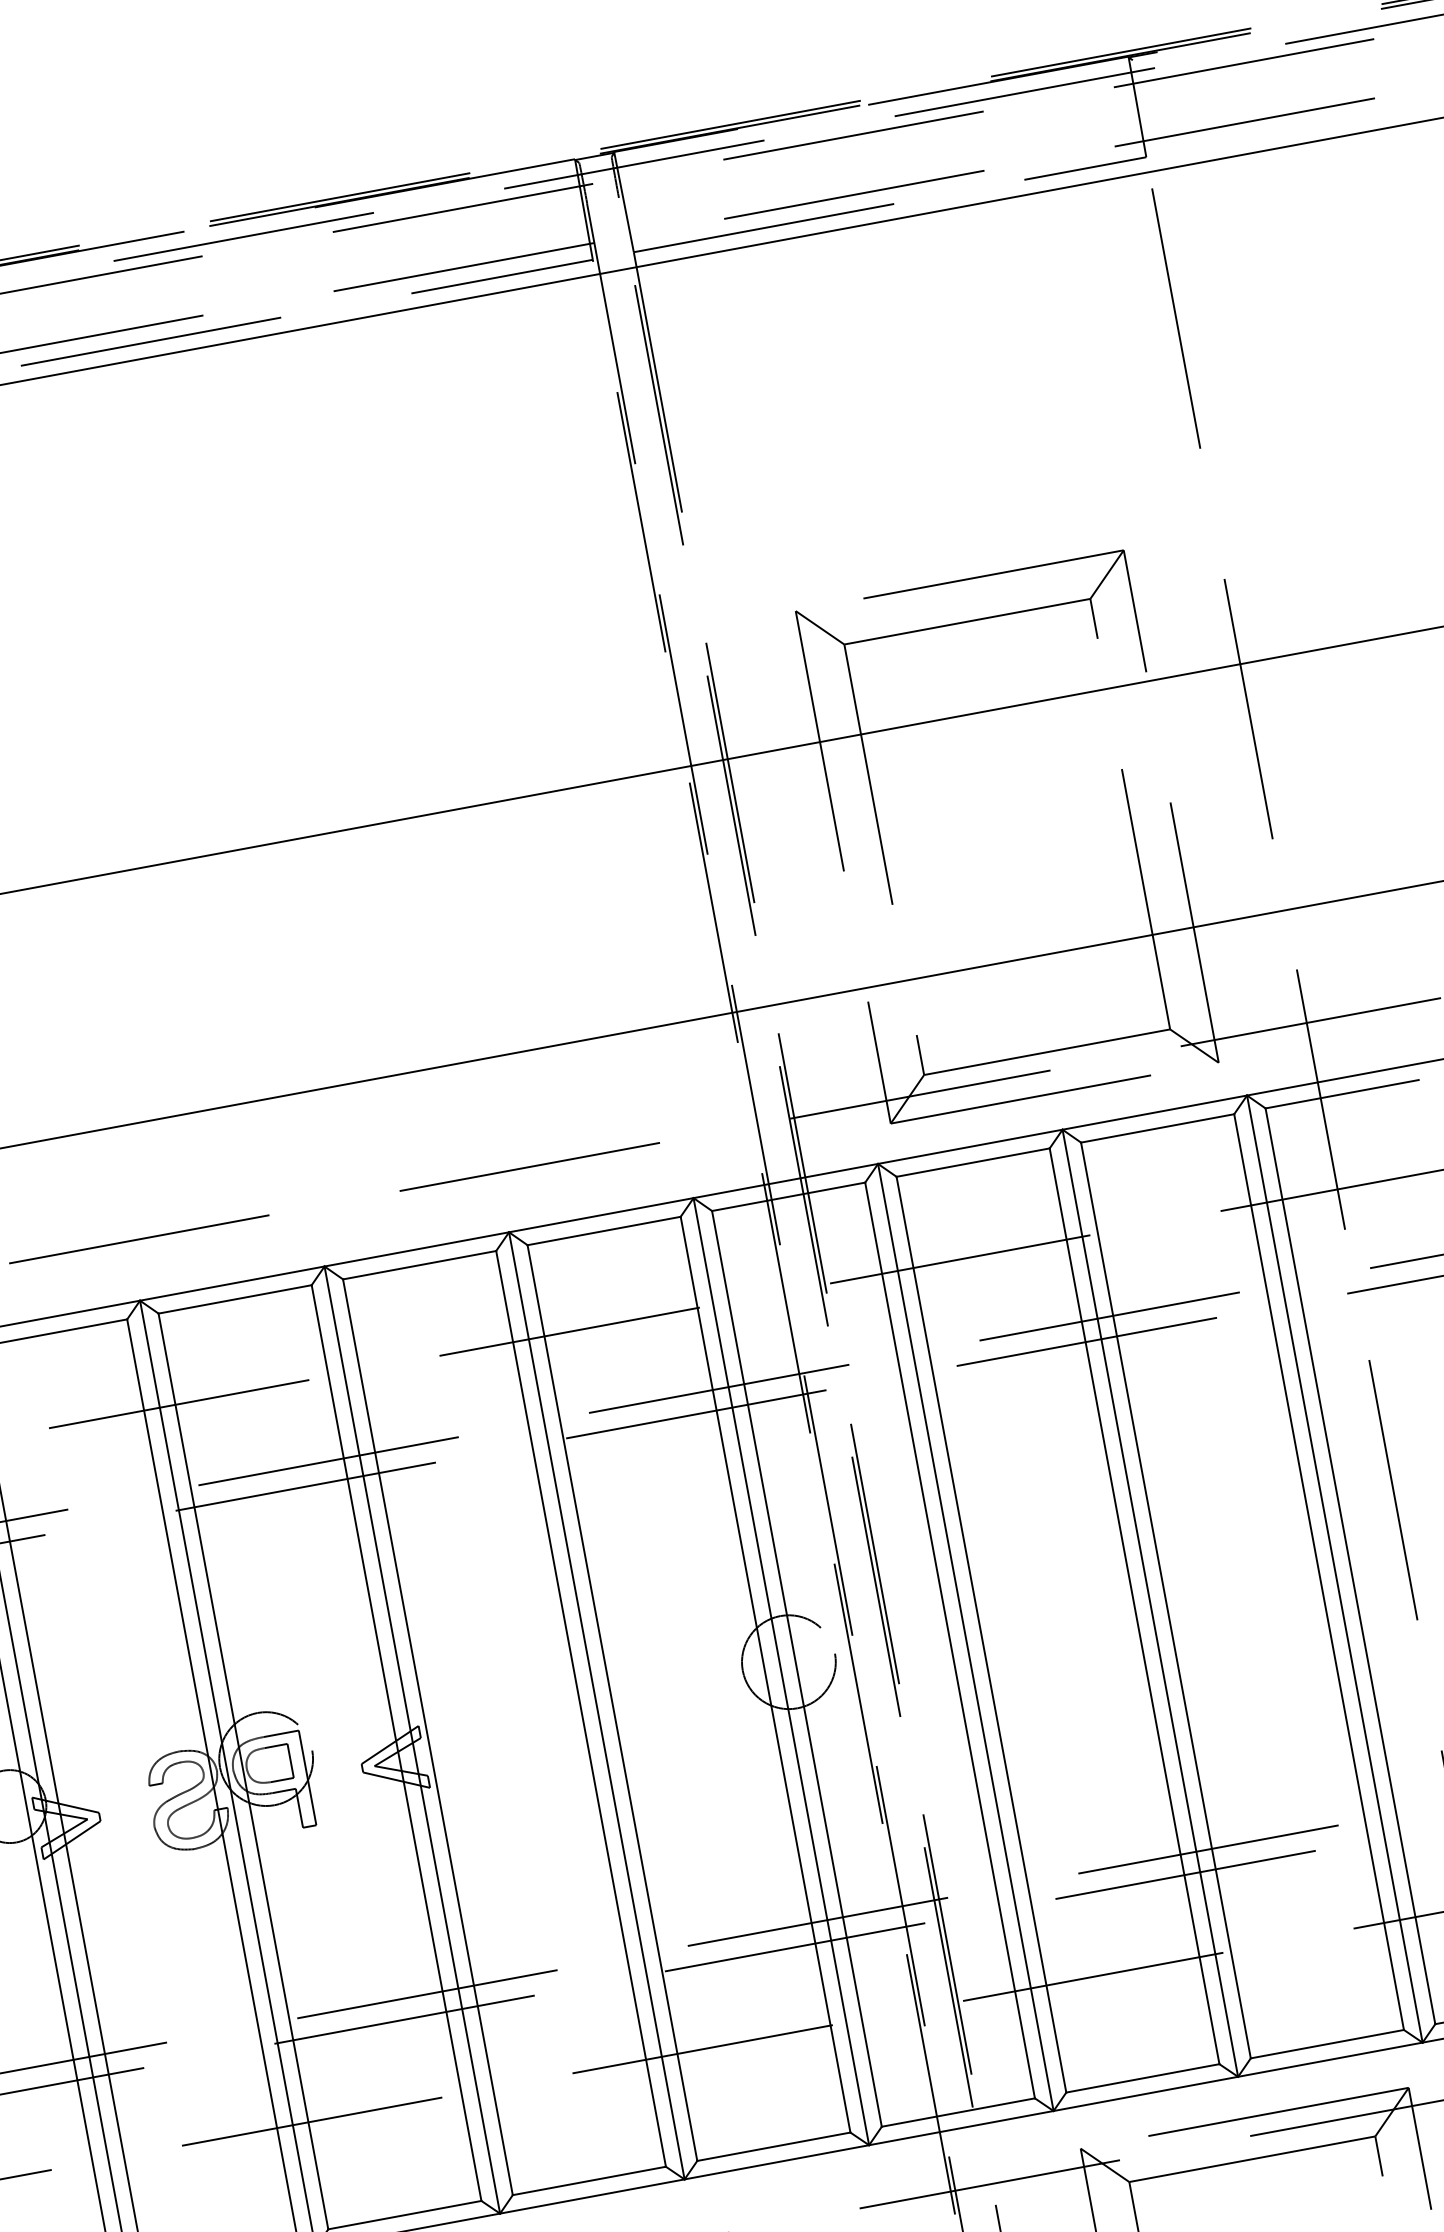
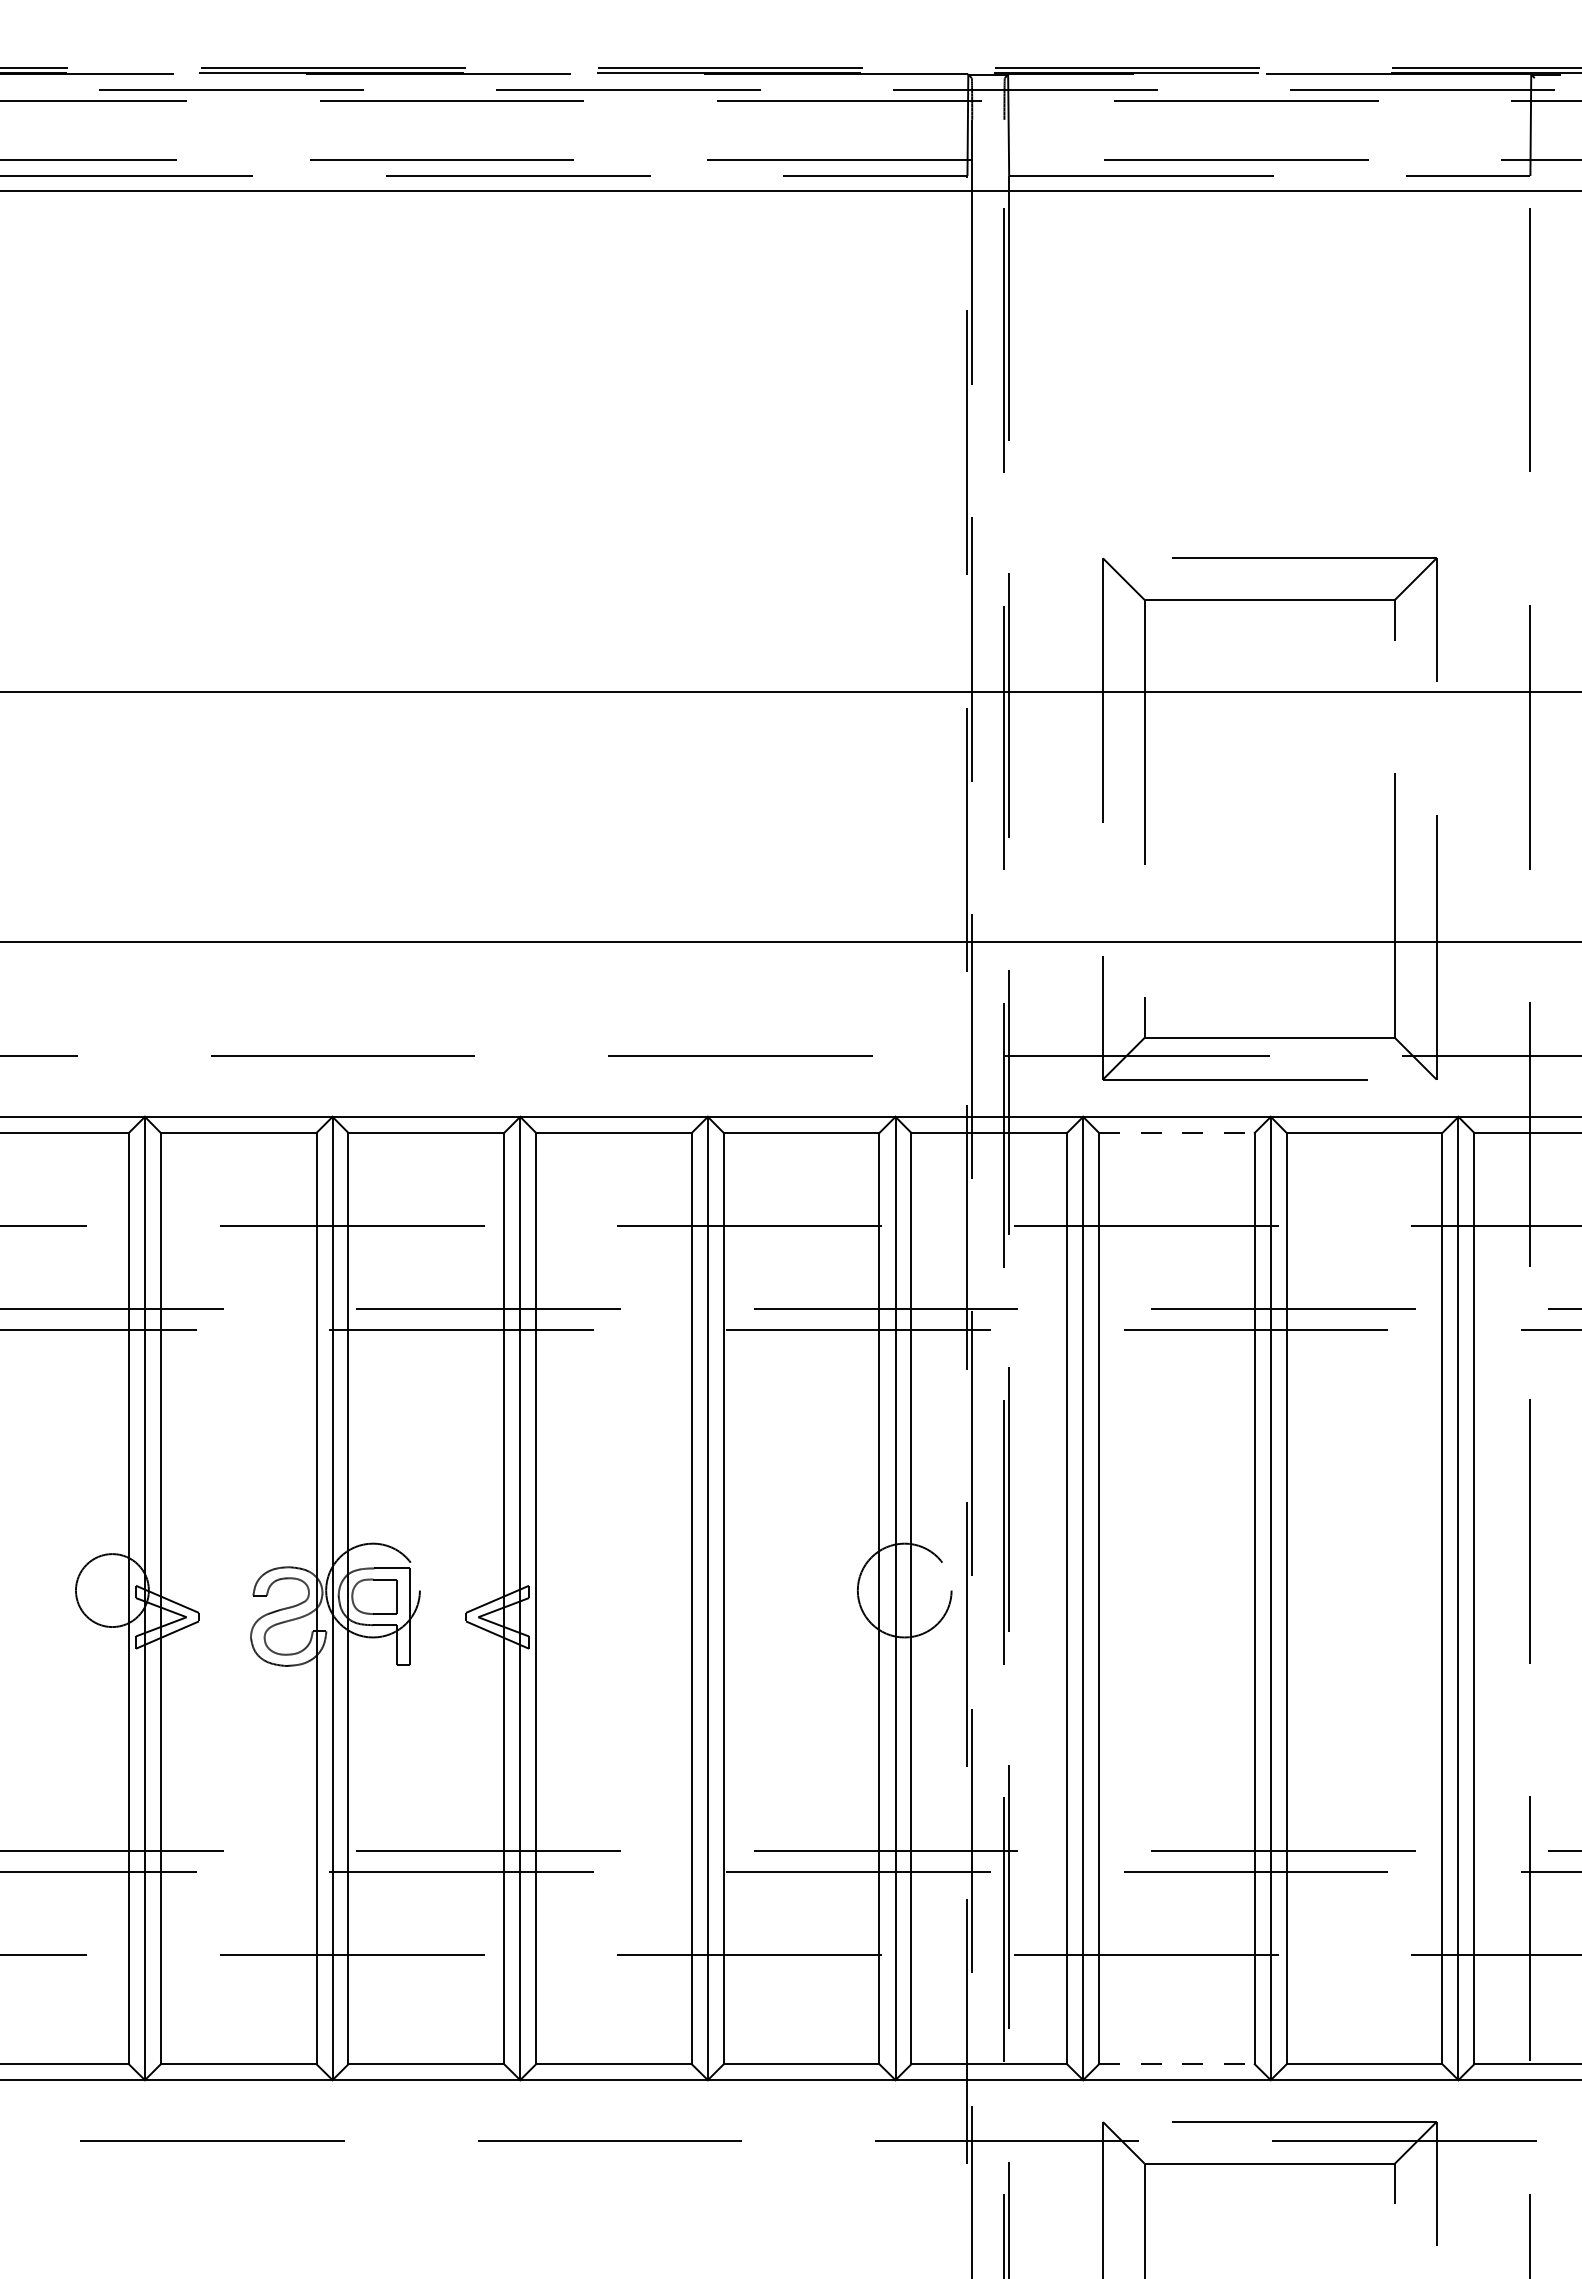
line: (972, 1162) -> (1176, 1132), solid -> dashed
line: (1142, 2078) -> (1176, 2064), solid -> dashed

